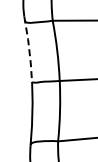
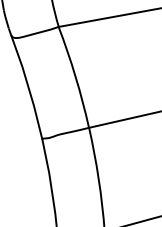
line: (29, 50) -> (28, 84), dashed -> solid

